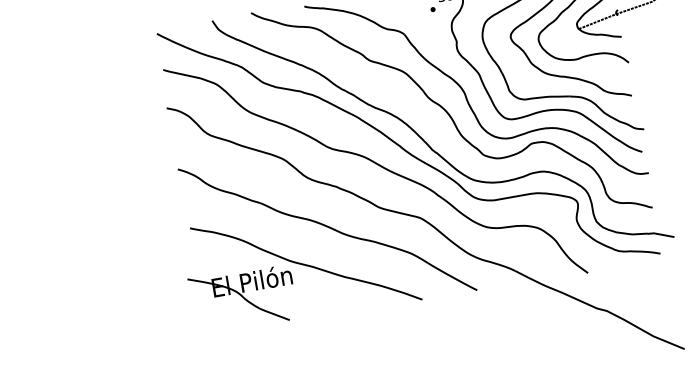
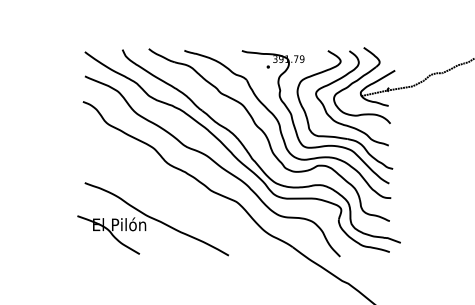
part: (327, 230) -> (174, 199), removed

